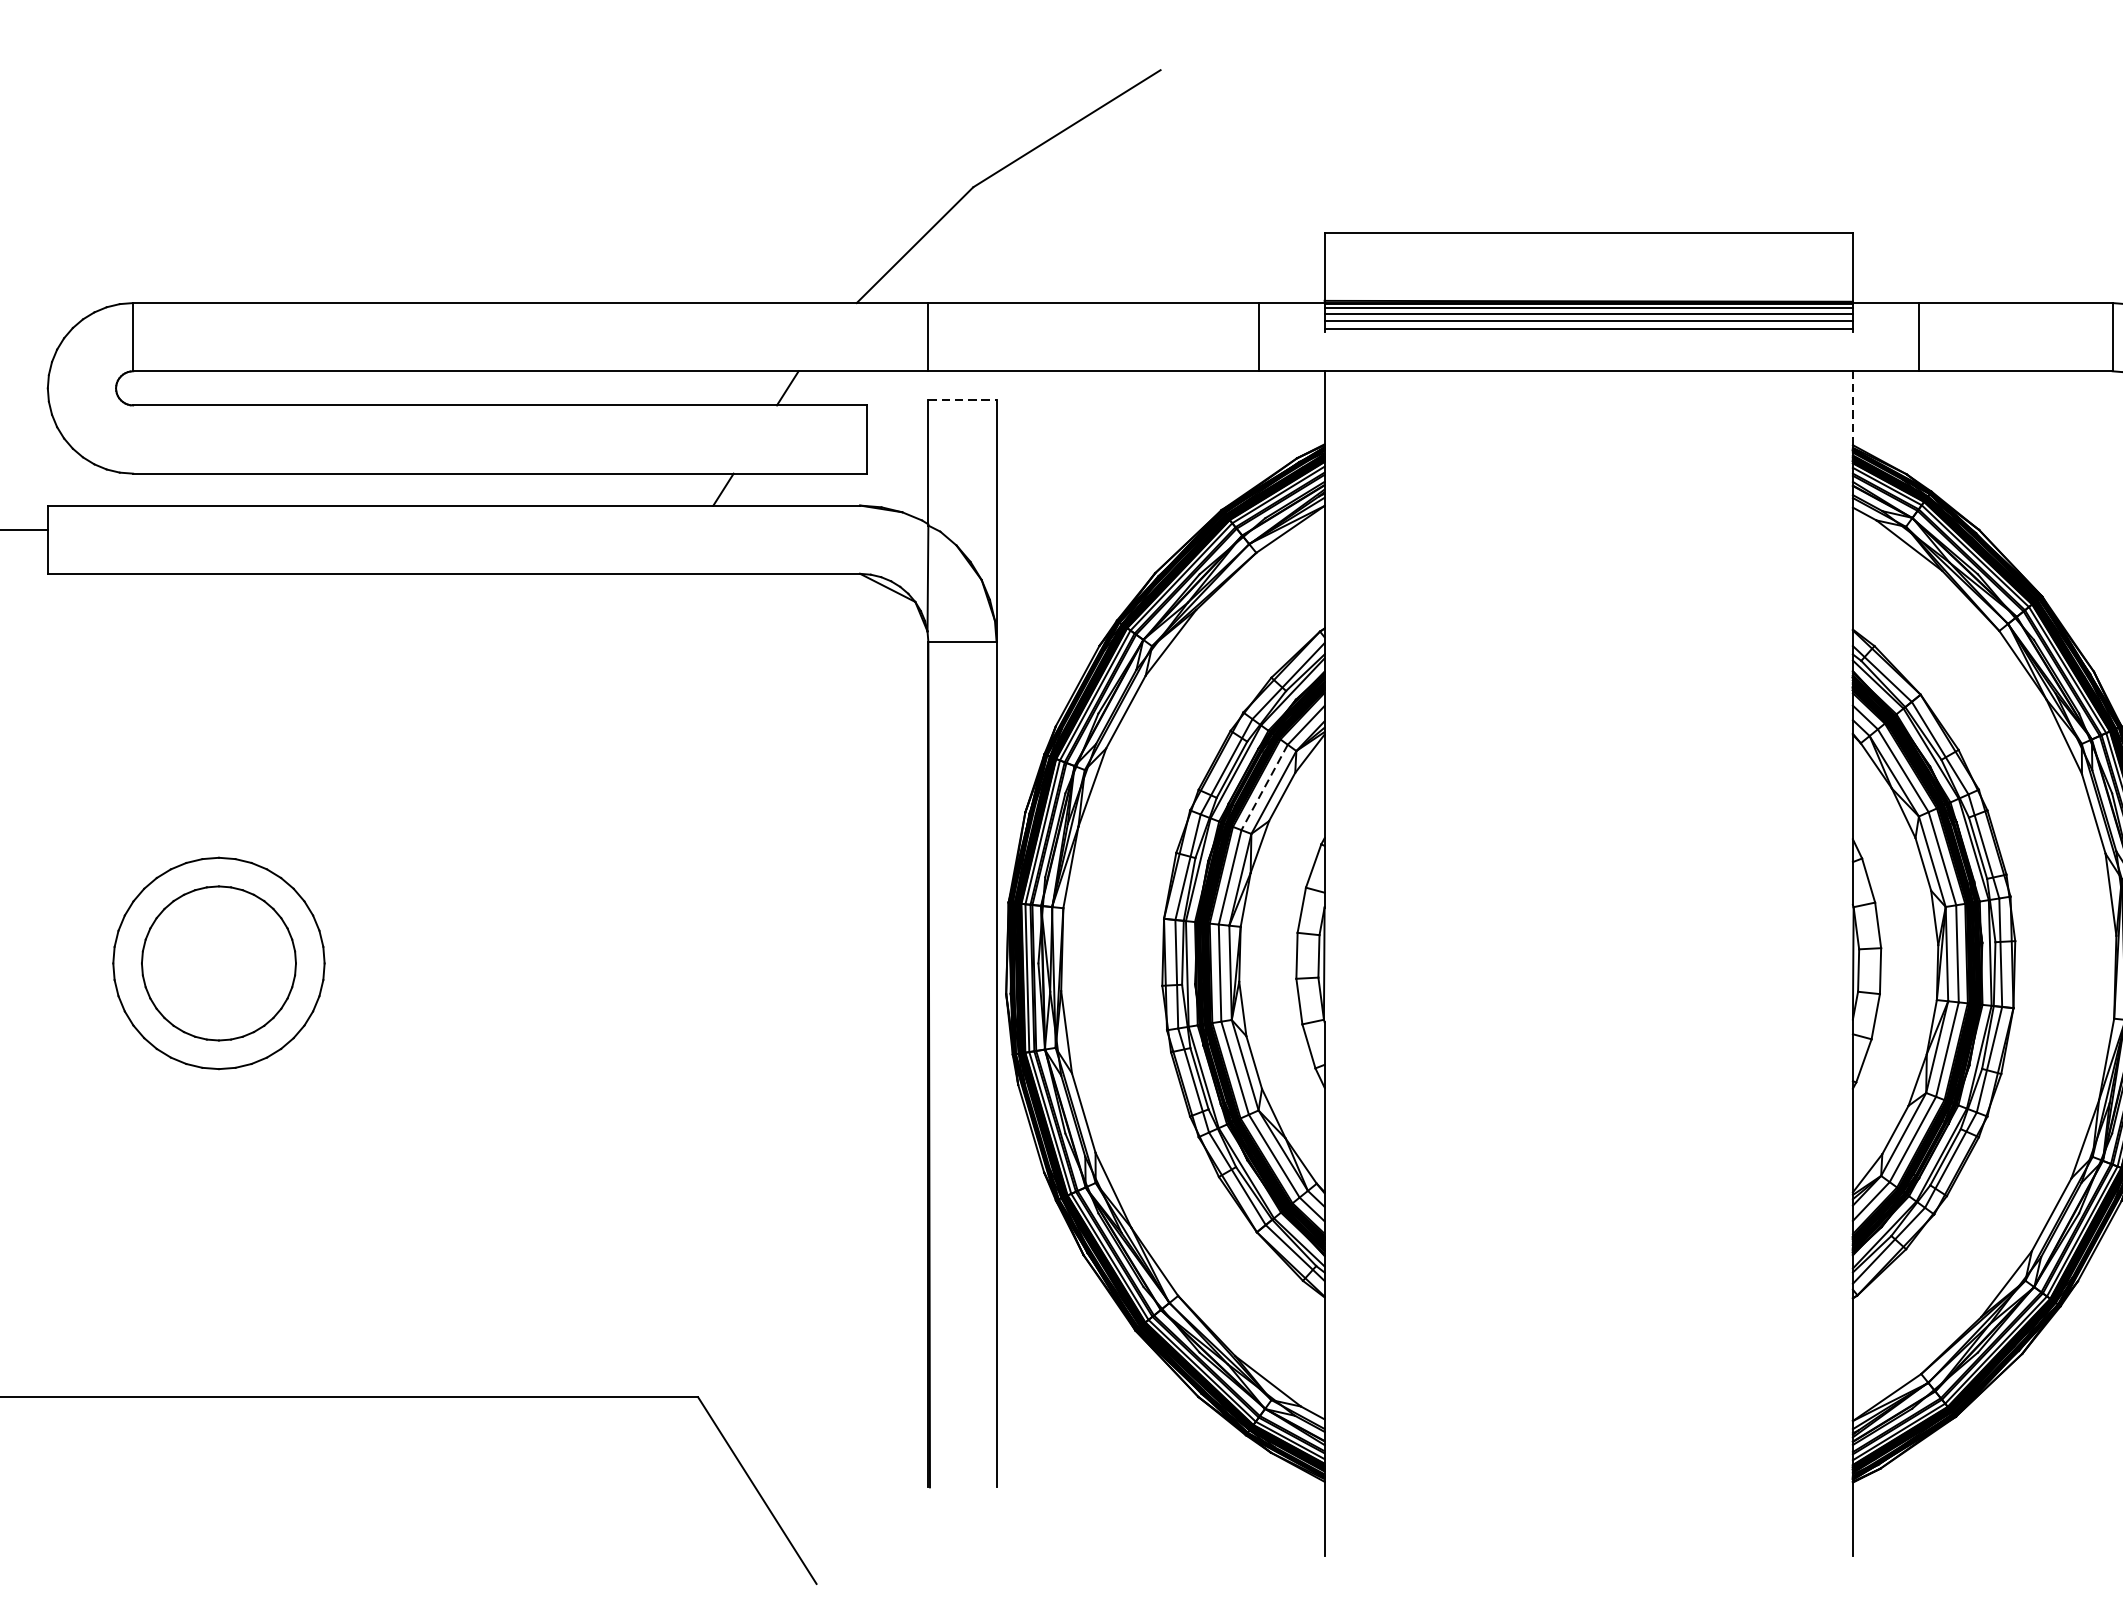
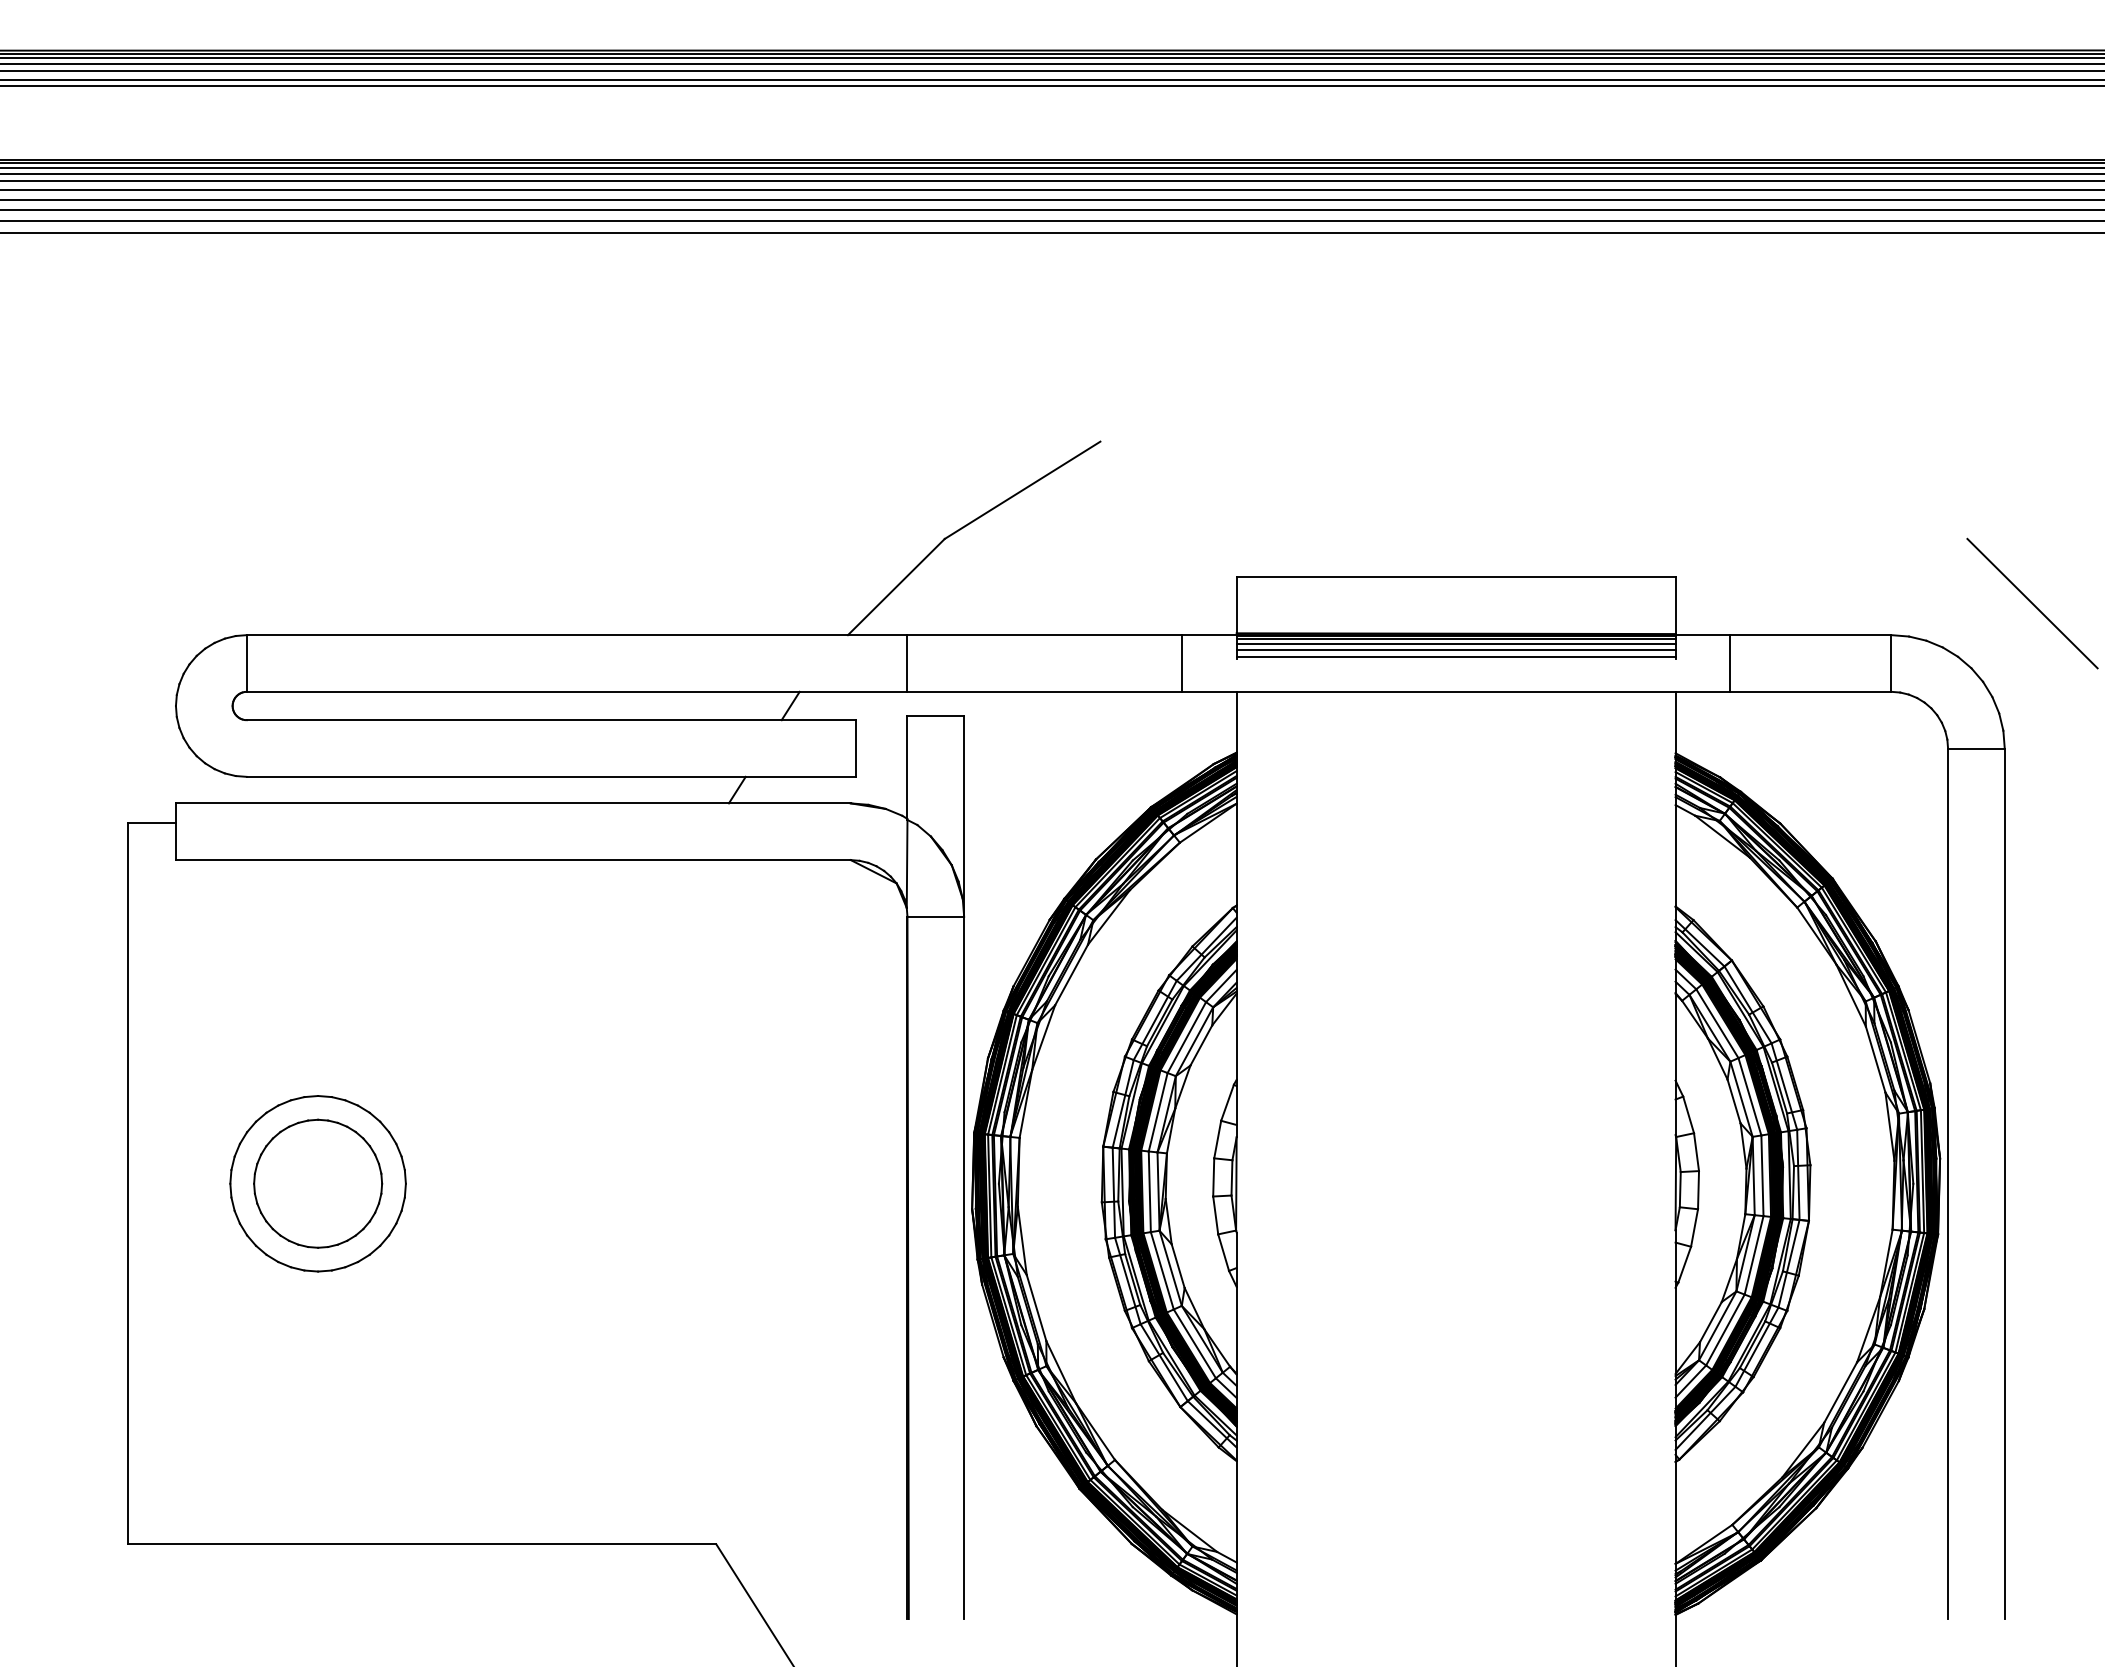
line: (963, 399) -> (936, 715), dashed -> solid
line: (1852, 408) -> (1675, 722), dashed -> solid
line: (1264, 788) -> (1186, 1038), dashed -> solid

